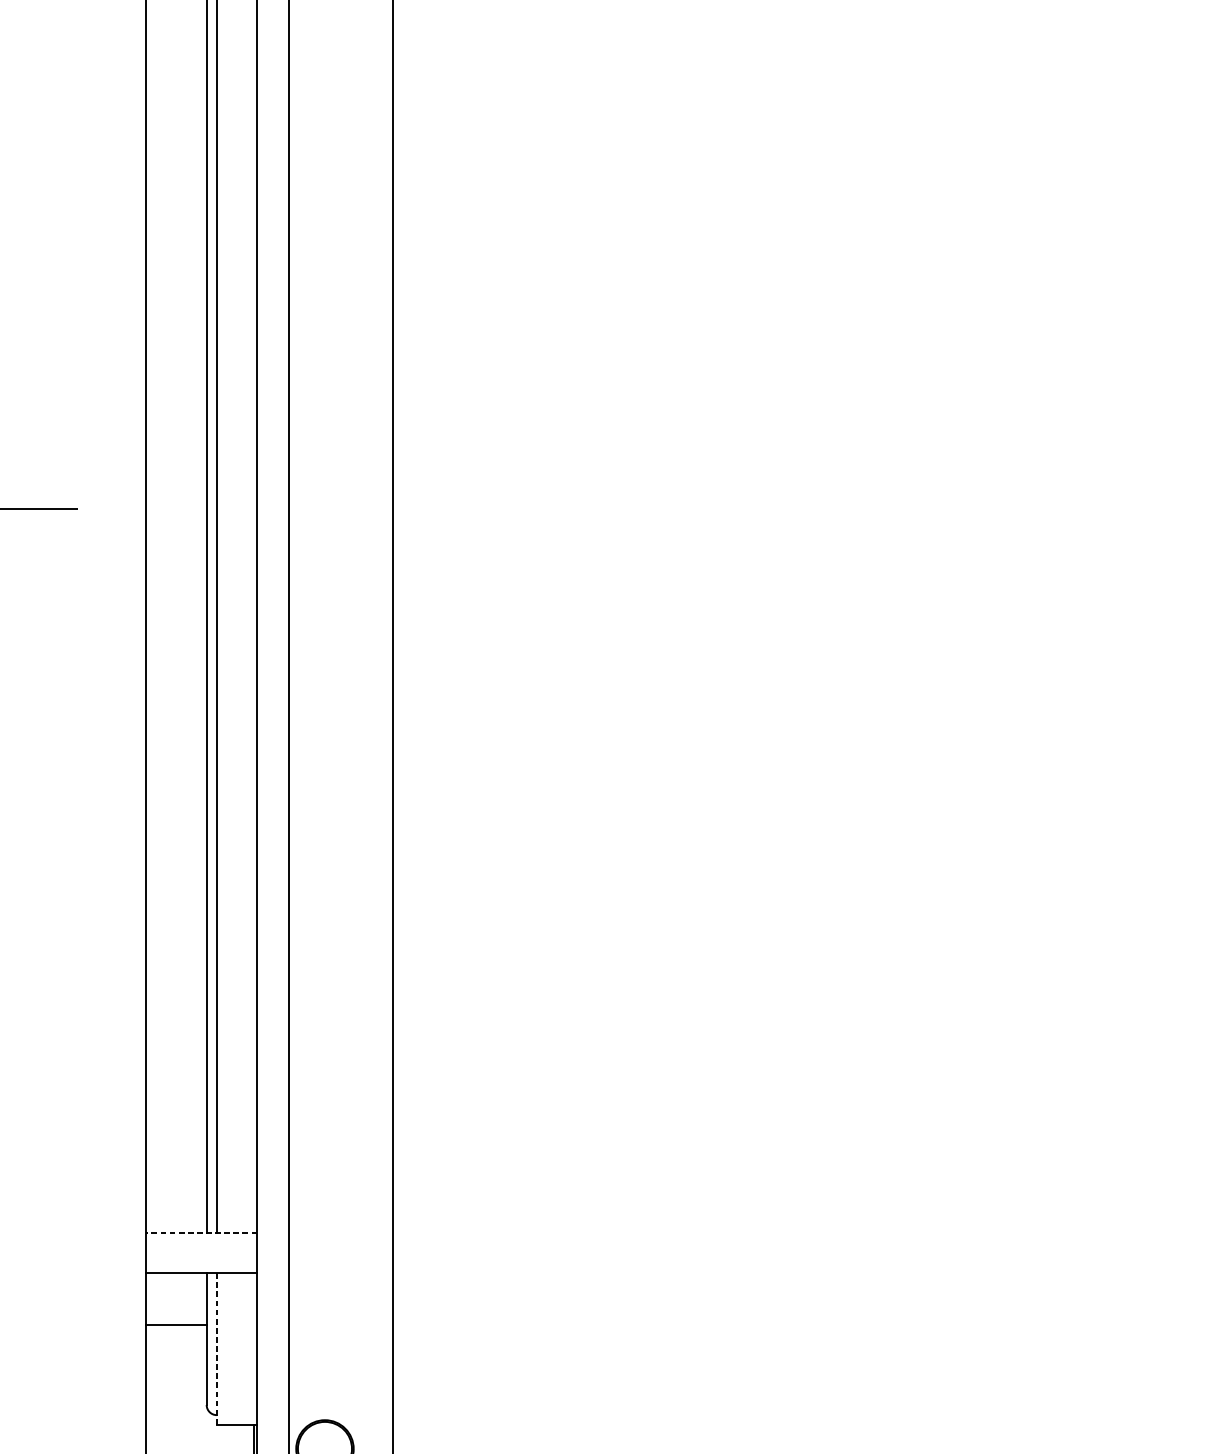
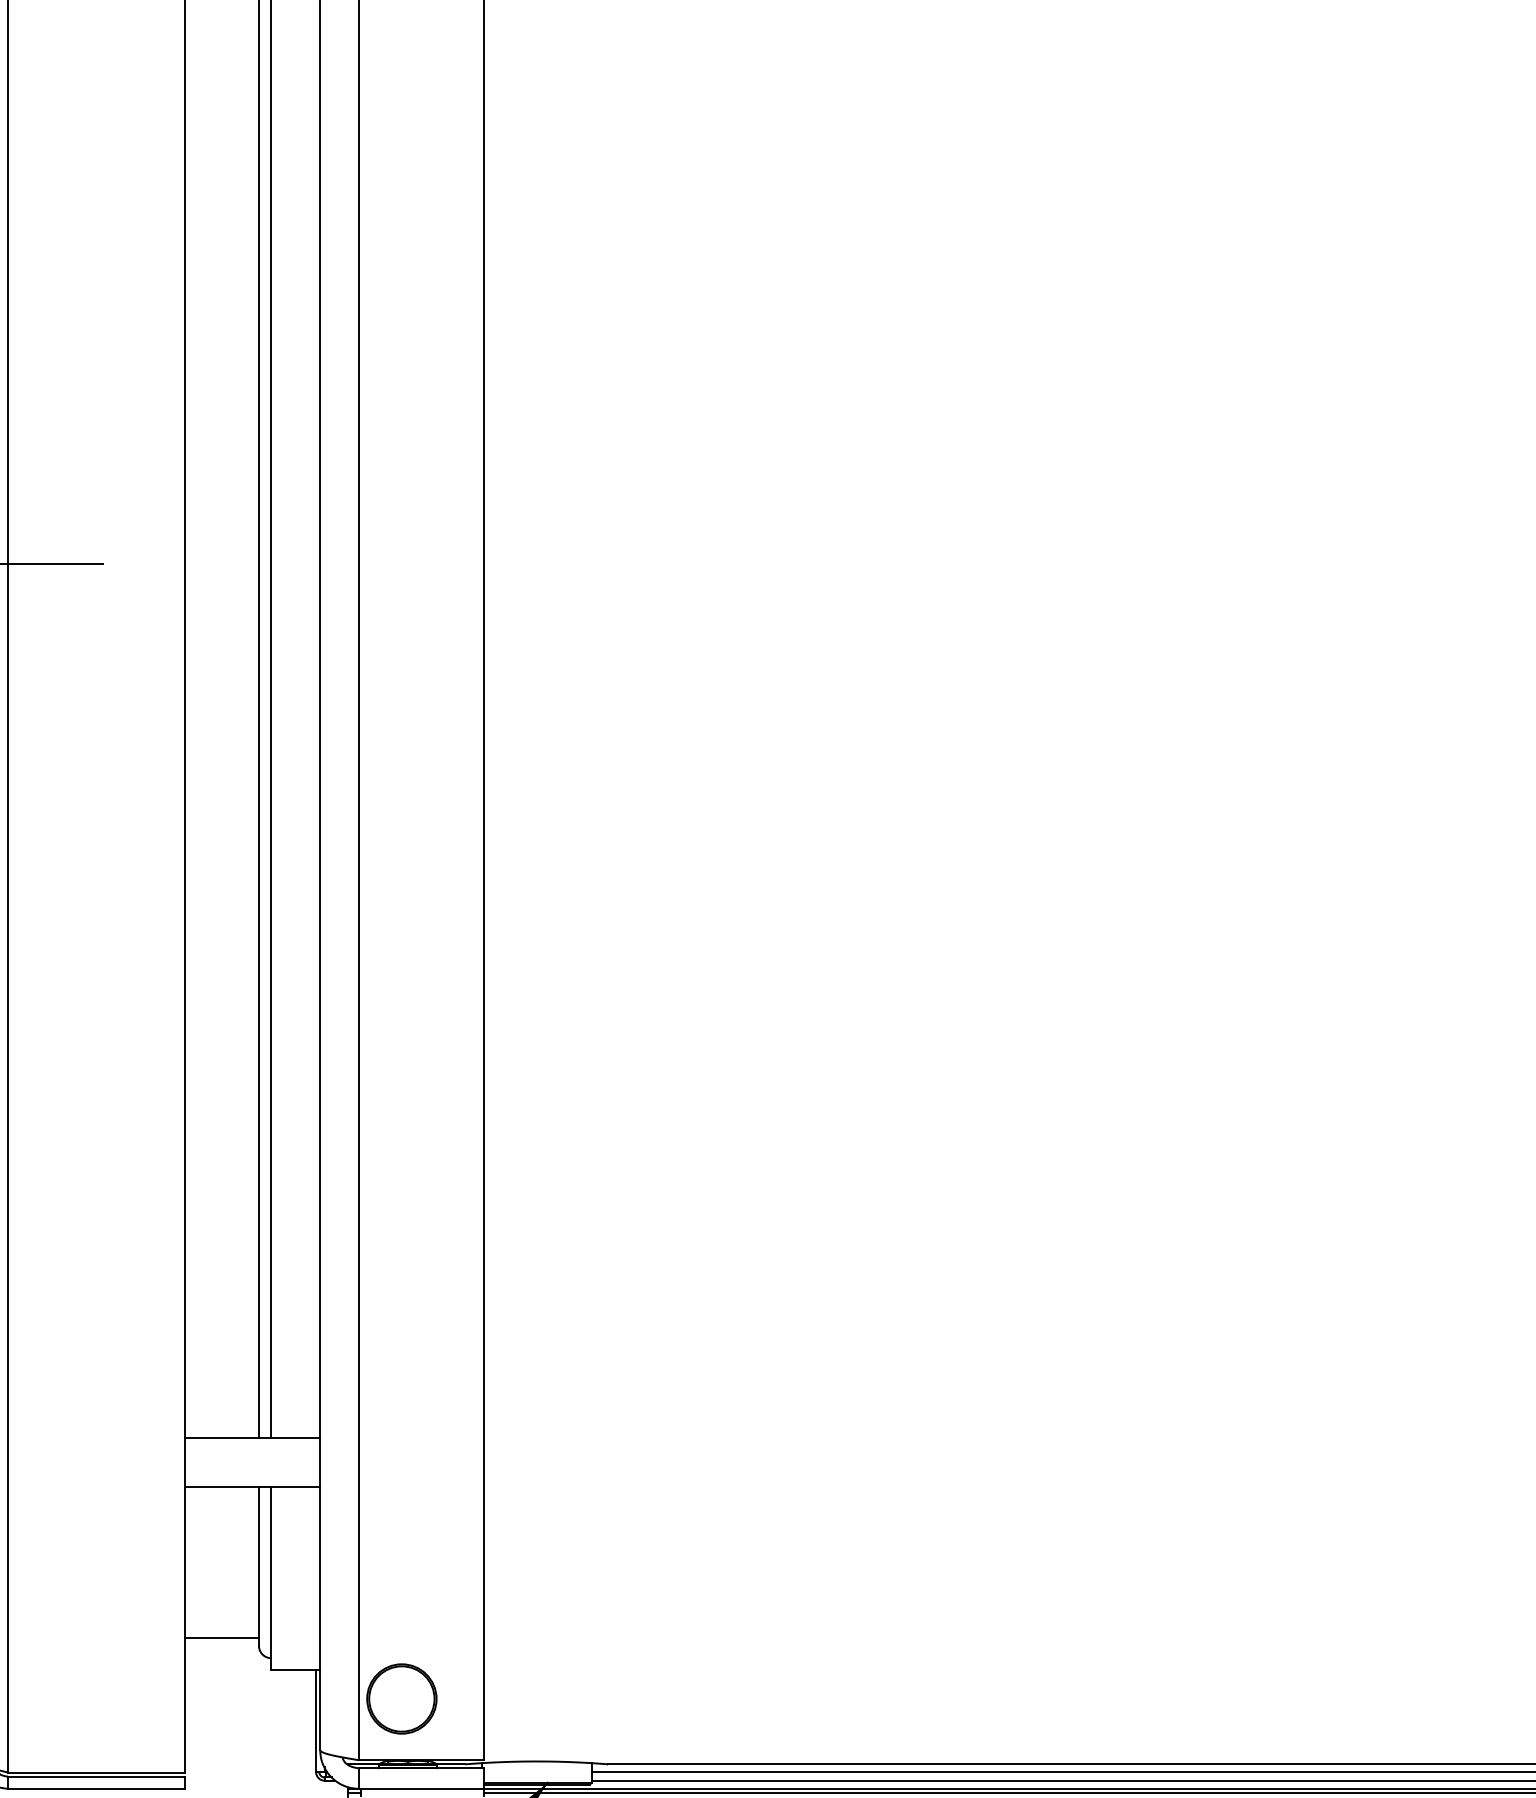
line: (201, 1232) -> (252, 1437), dashed -> solid
line: (175, 1325) -> (221, 1637), moved
line: (217, 1349) -> (271, 1578), dashed -> solid

